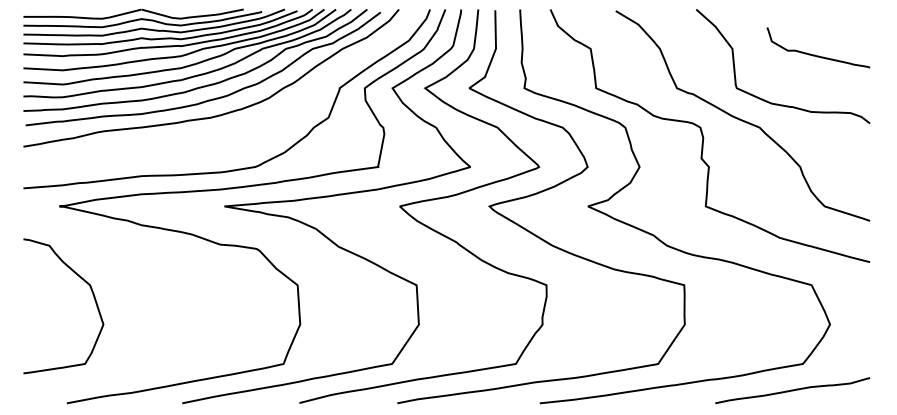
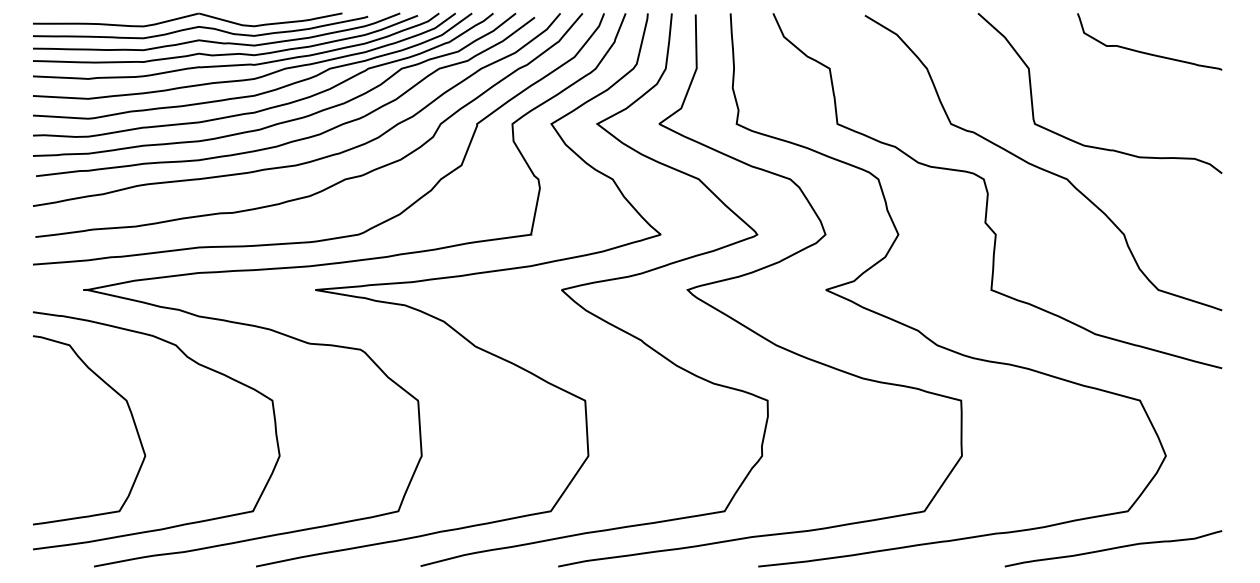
curve: (818, 55) -> (1149, 52), moved
curve: (239, 129) -> (336, 181), added
curve: (141, 260) -> (198, 365), added

